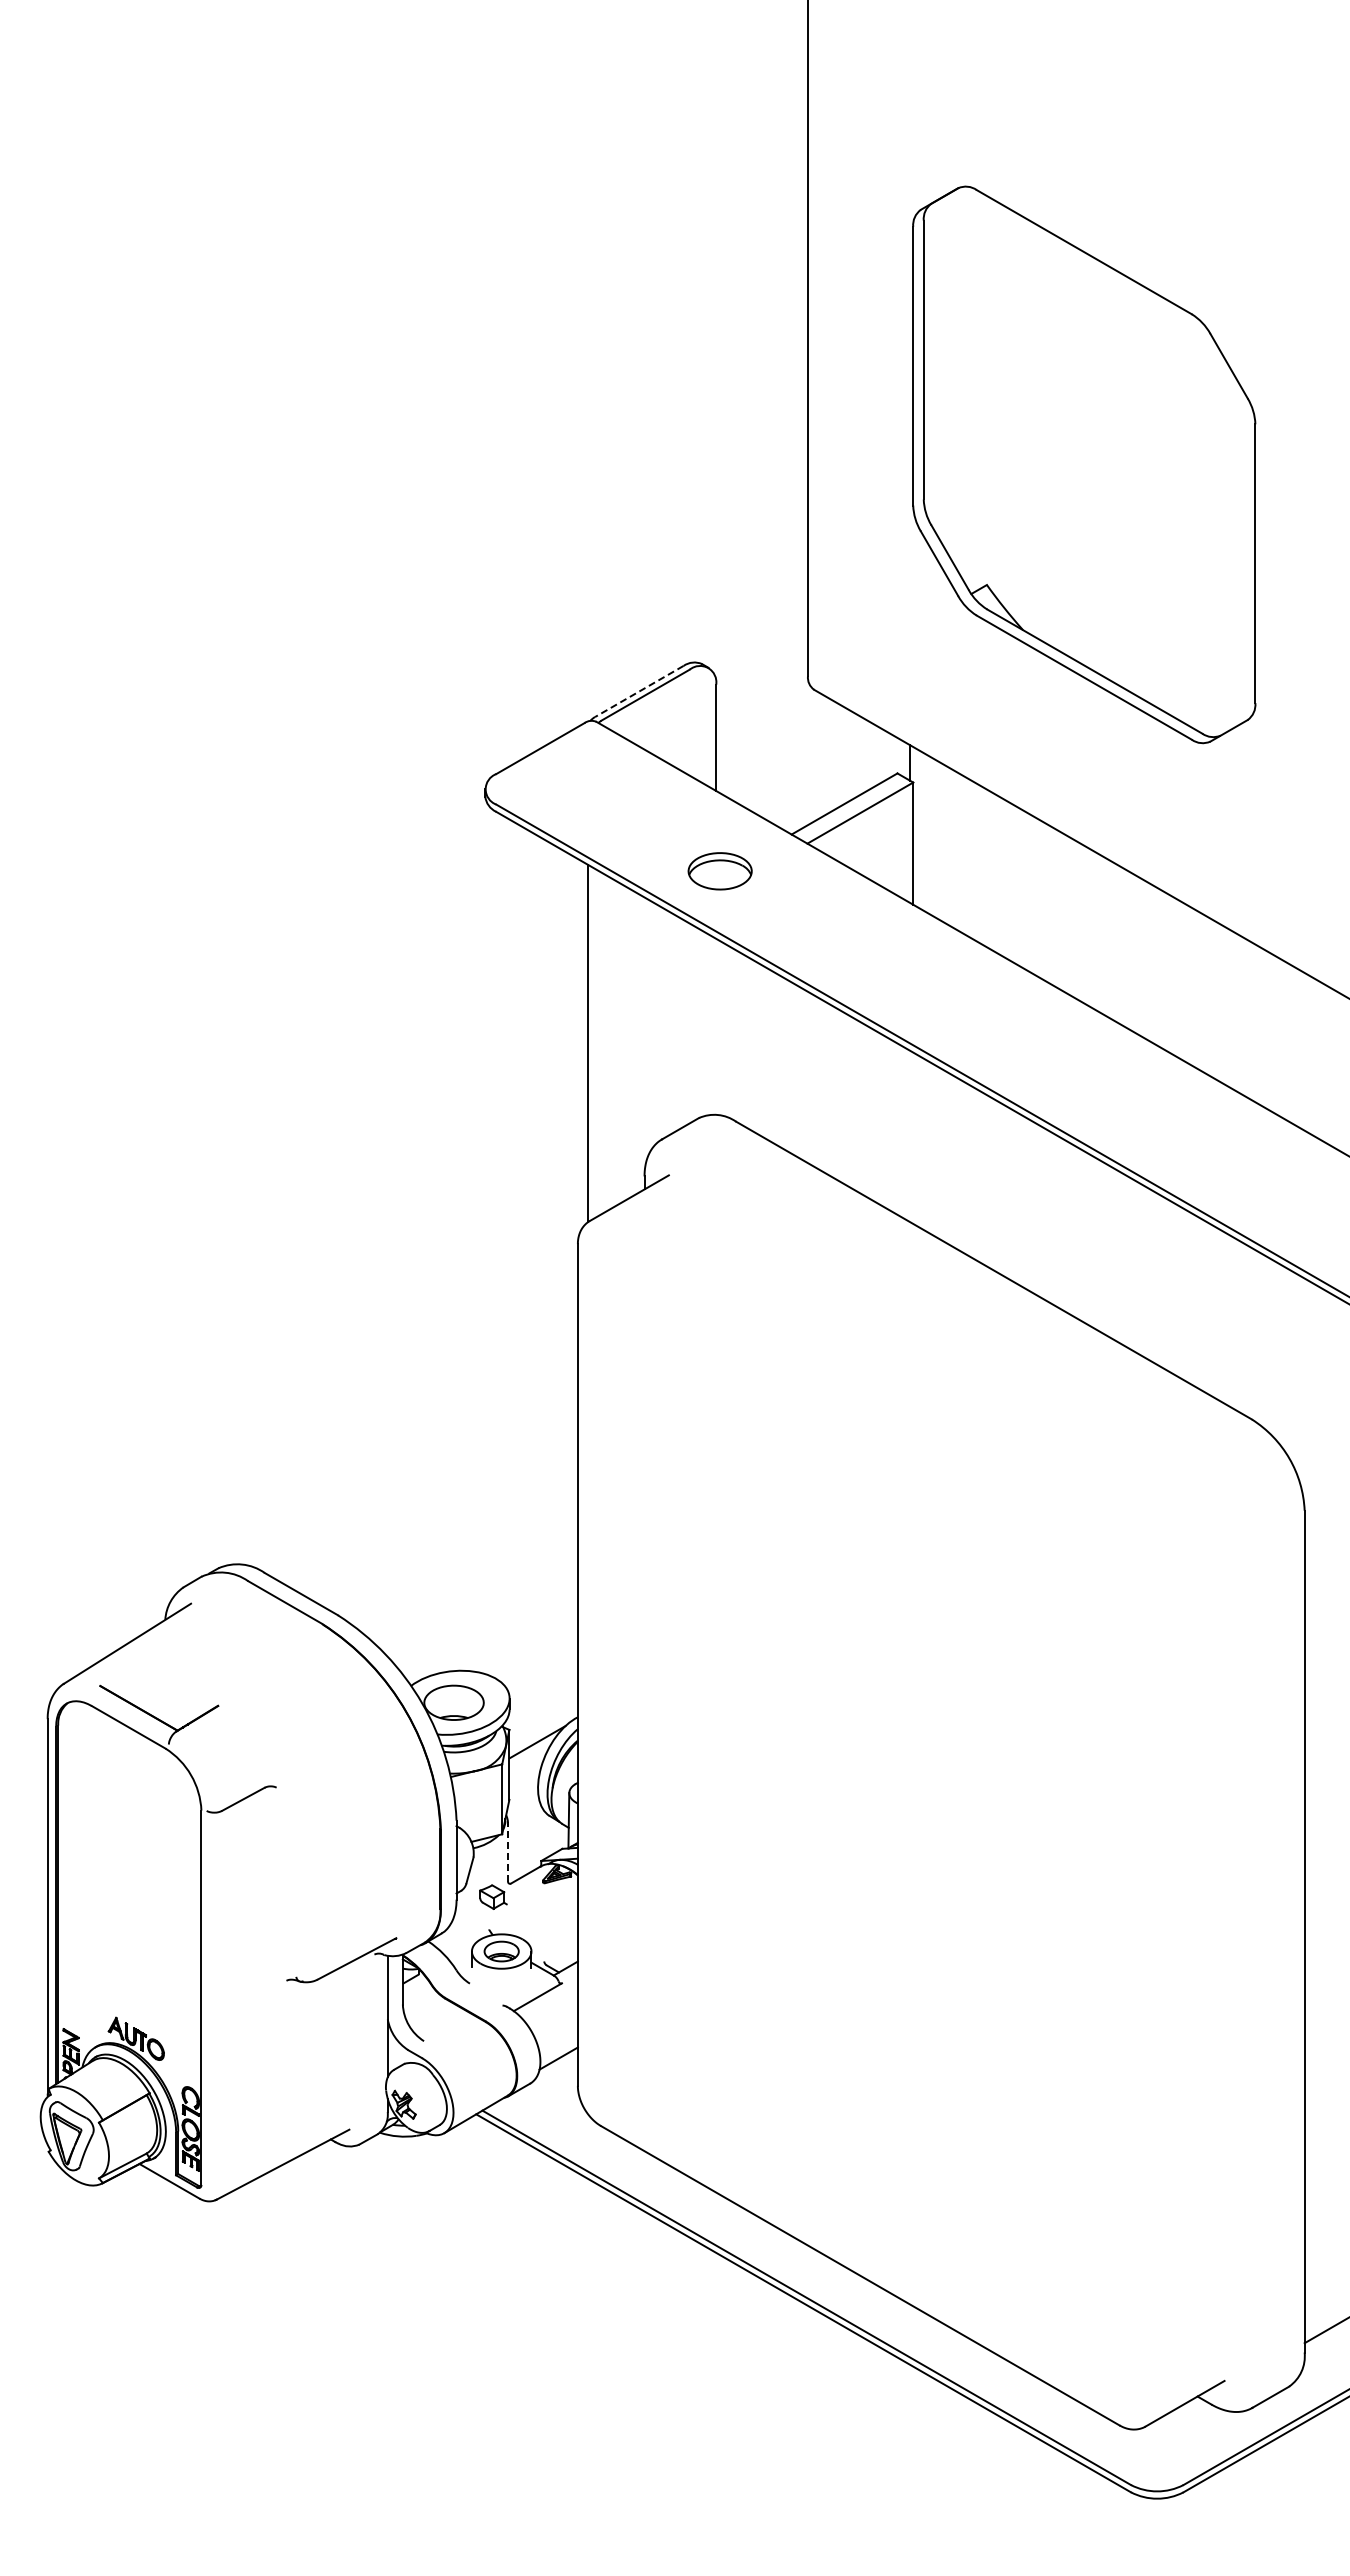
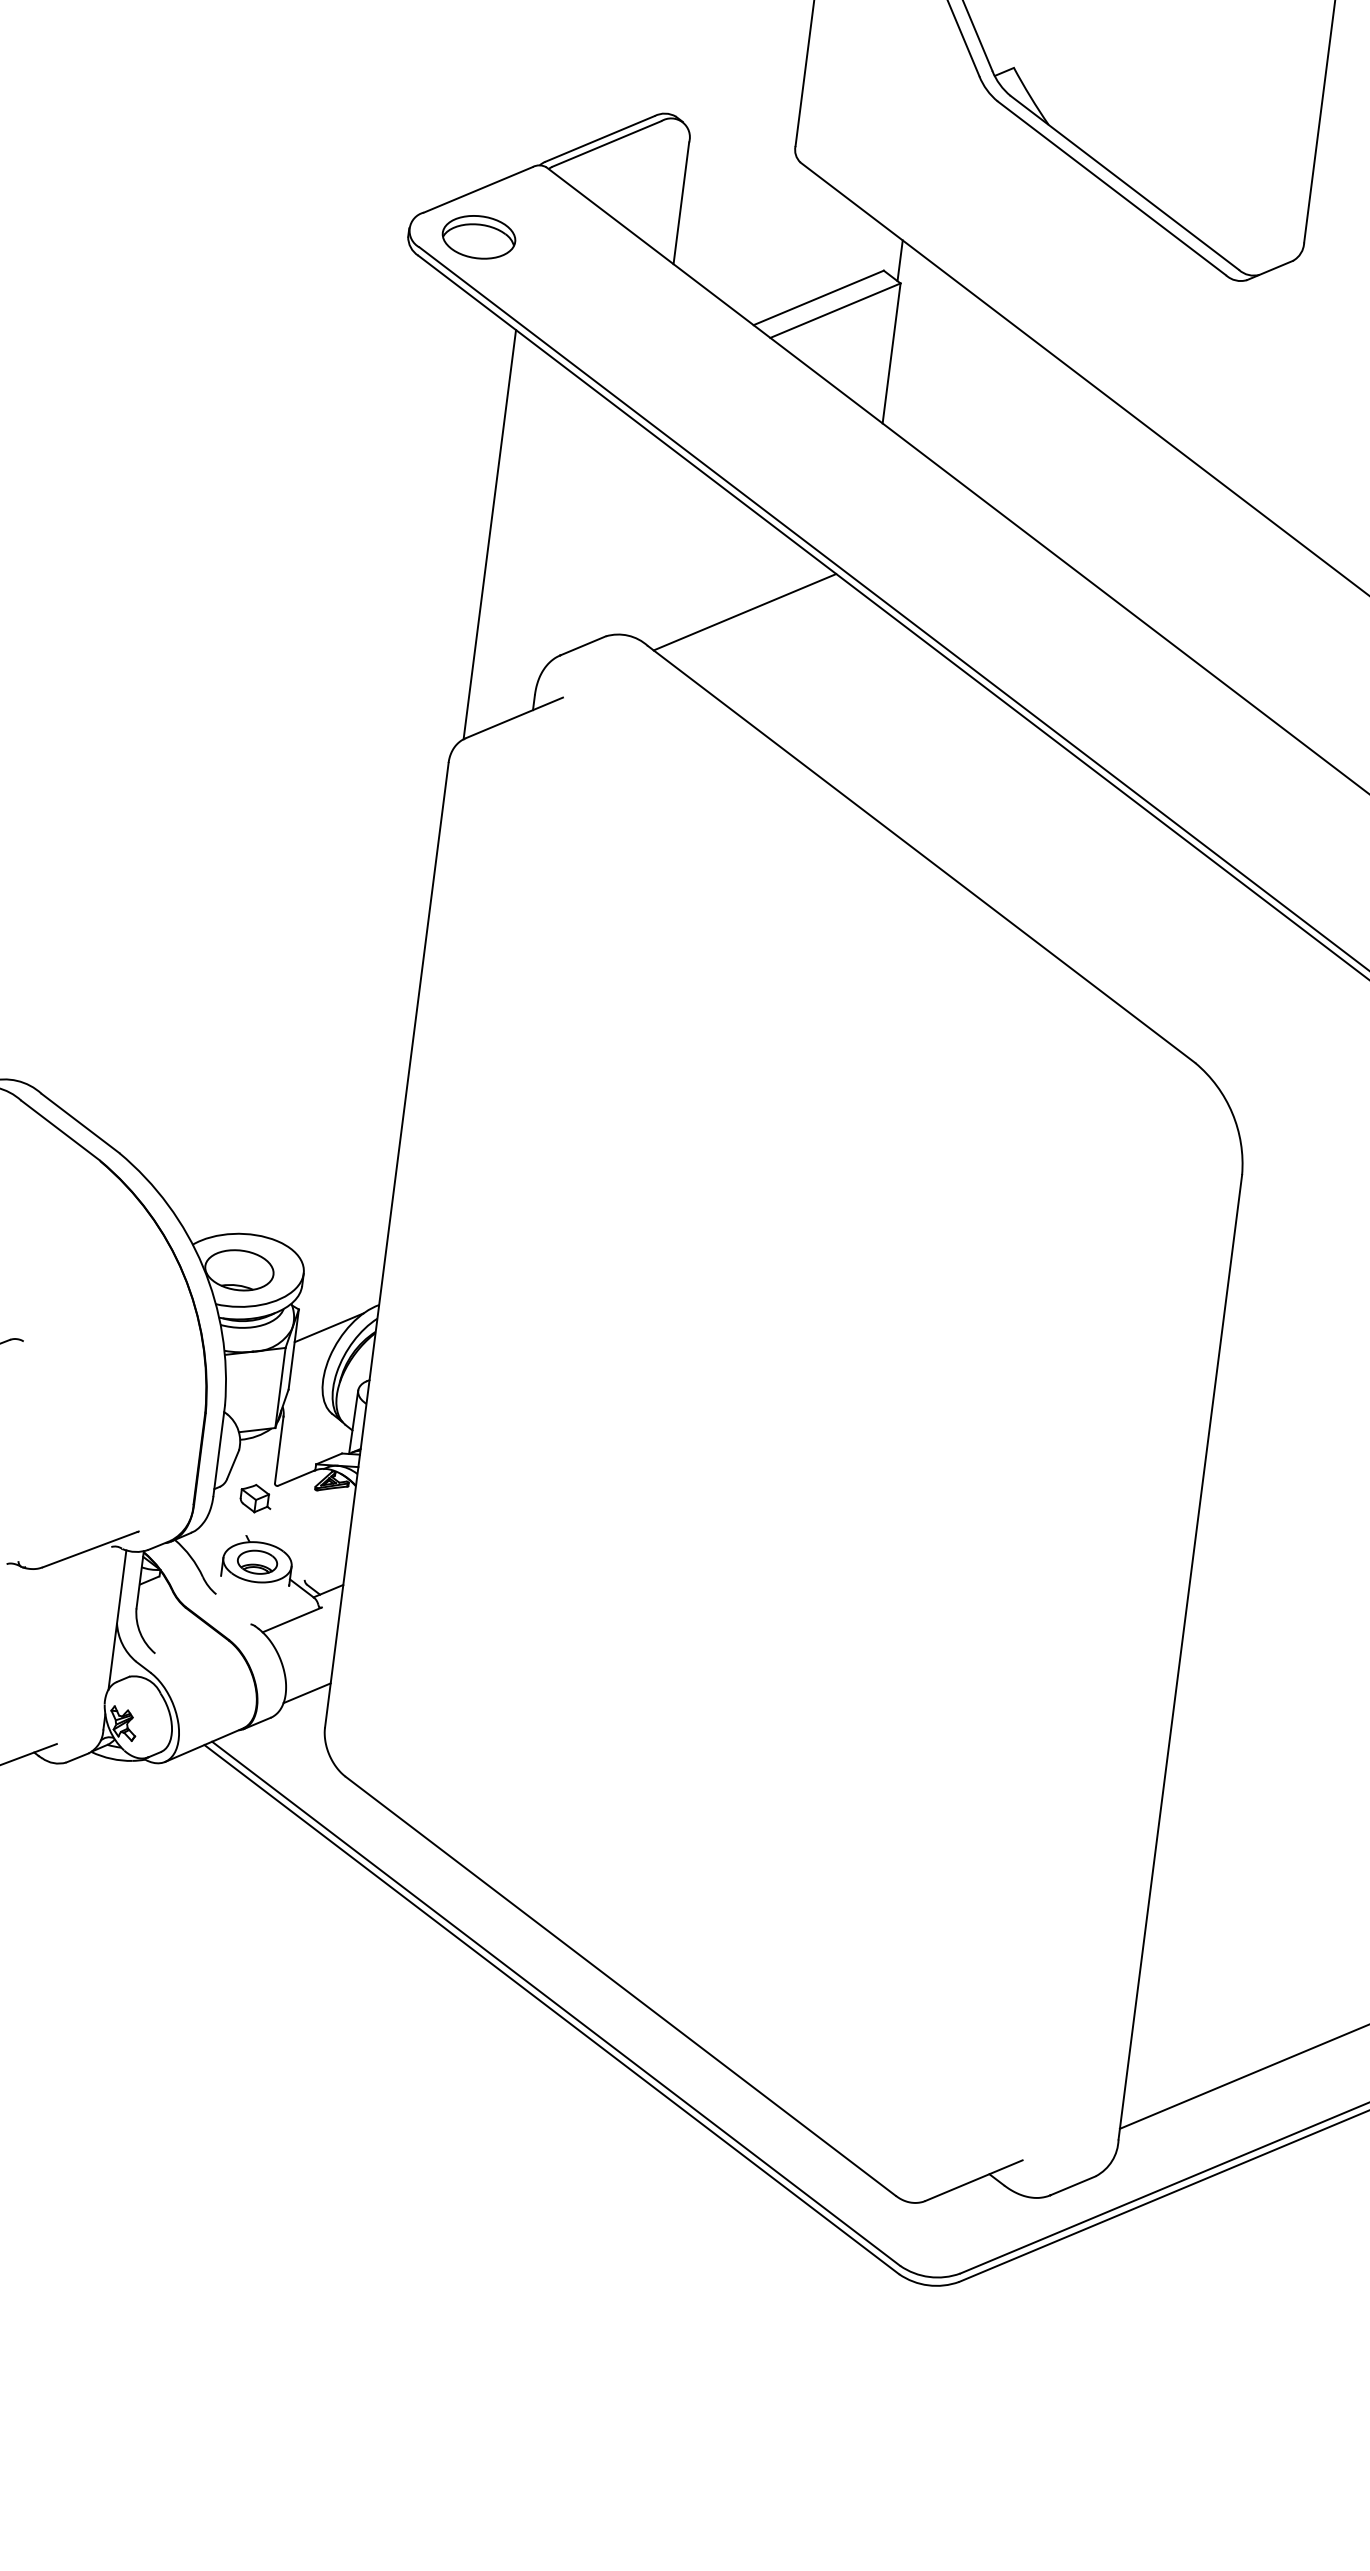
line: (638, 691) -> (599, 138), dashed -> solid
part: (719, 871) -> (478, 237), moved
line: (815, 1081) -> (744, 611), added
line: (508, 1852) -> (279, 1449), dashed -> solid

